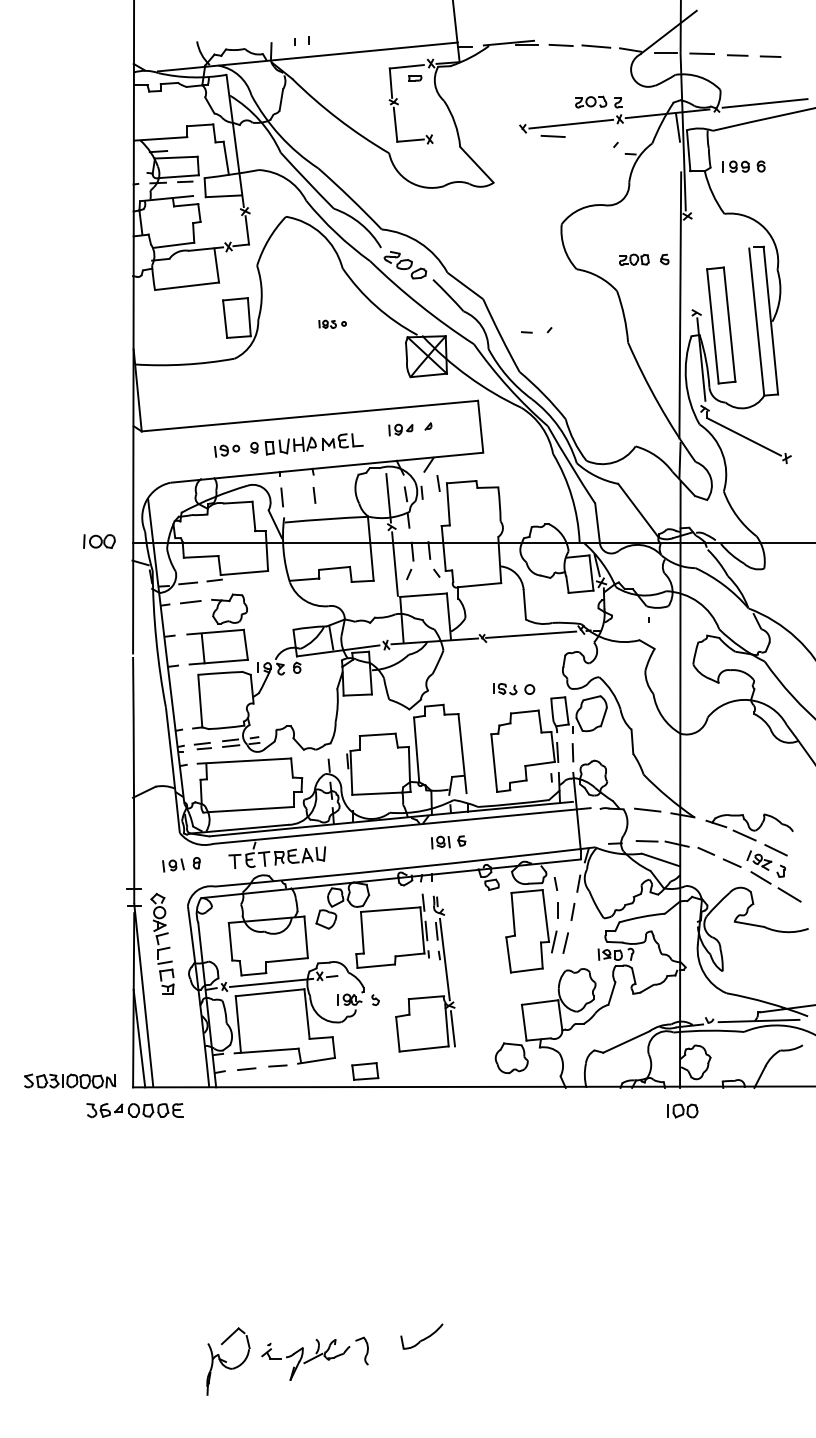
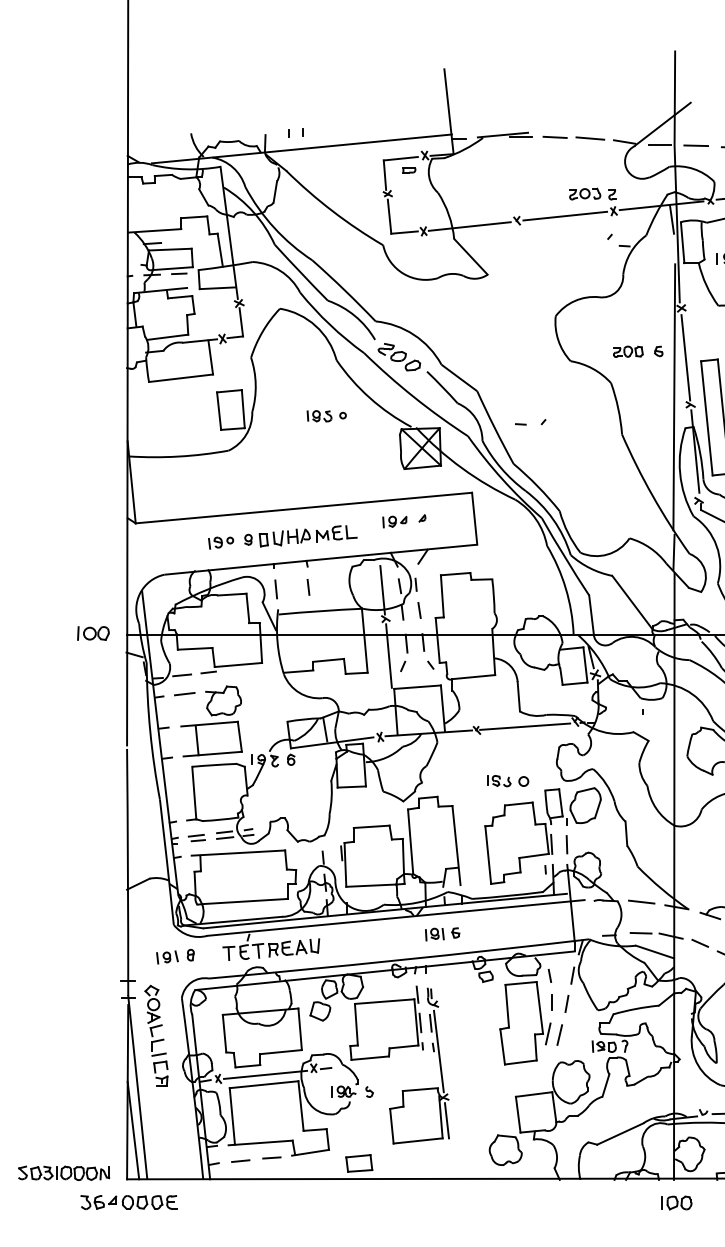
line: (475, 134) -> (469, 226), added
line: (552, 136) -> (546, 228), removed
line: (691, 265) -> (685, 357), added
part: (332, 324) -> (326, 416), size x1.43
line: (438, 483) -> (419, 610), moved

